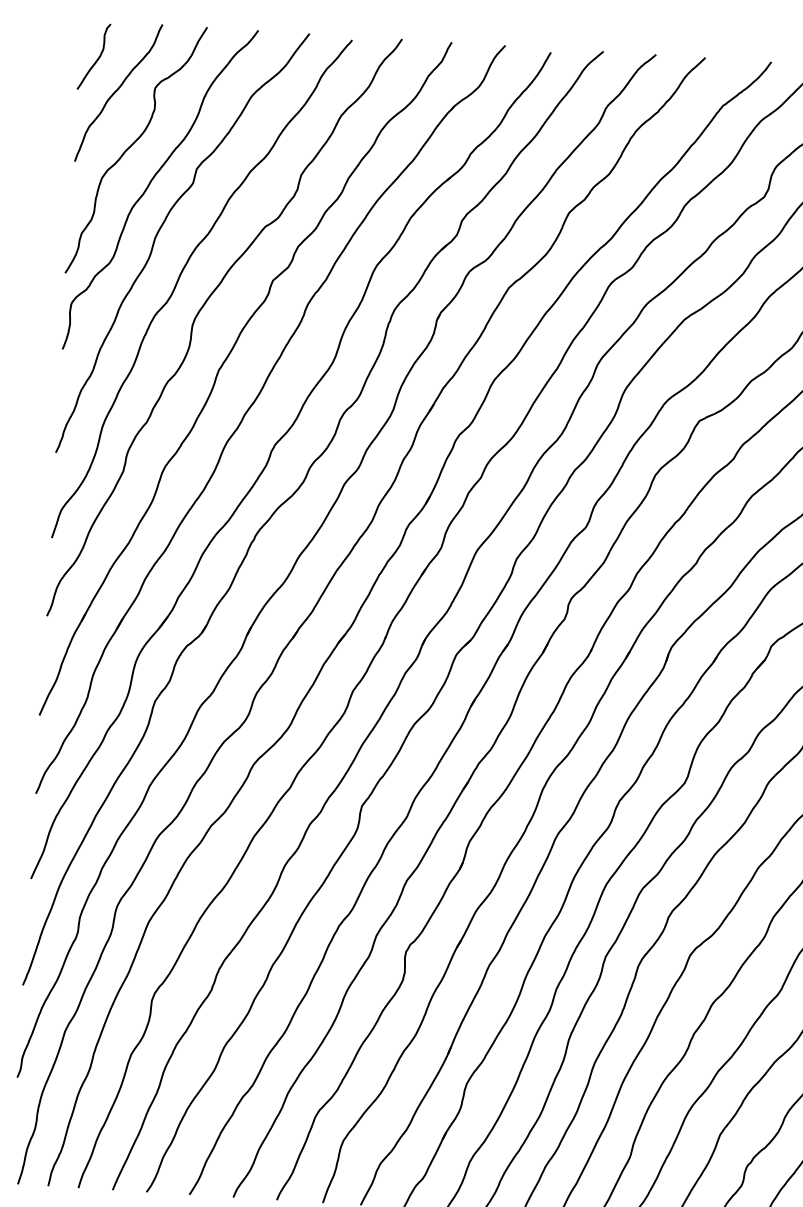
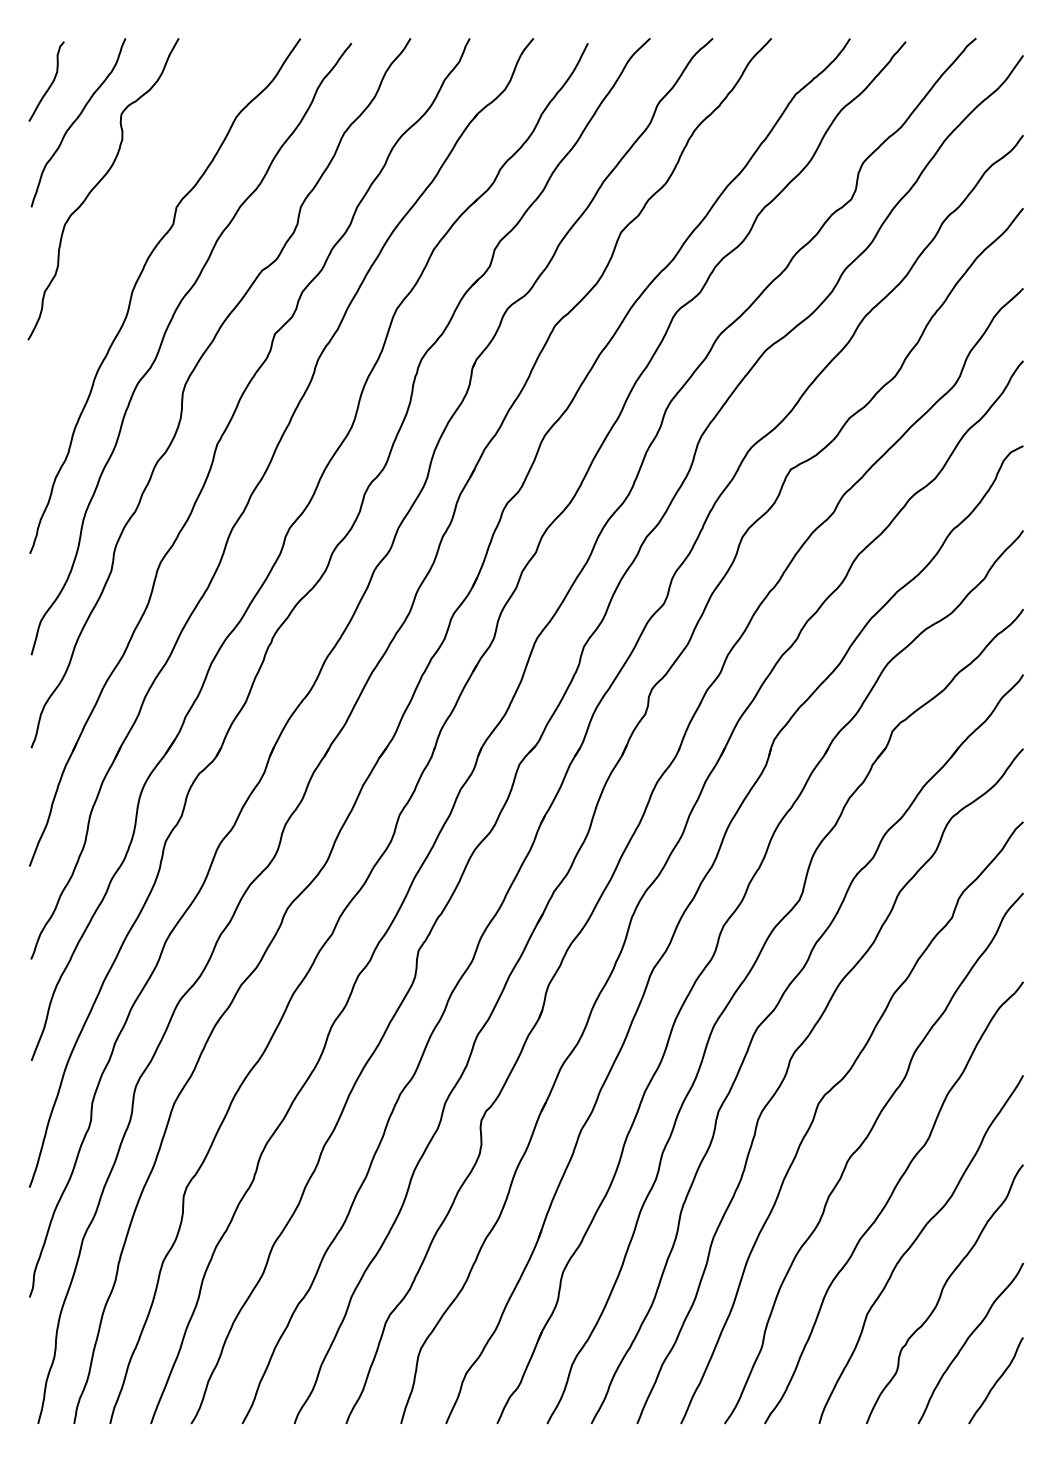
curve: (150, 184) -> (122, 229), removed

